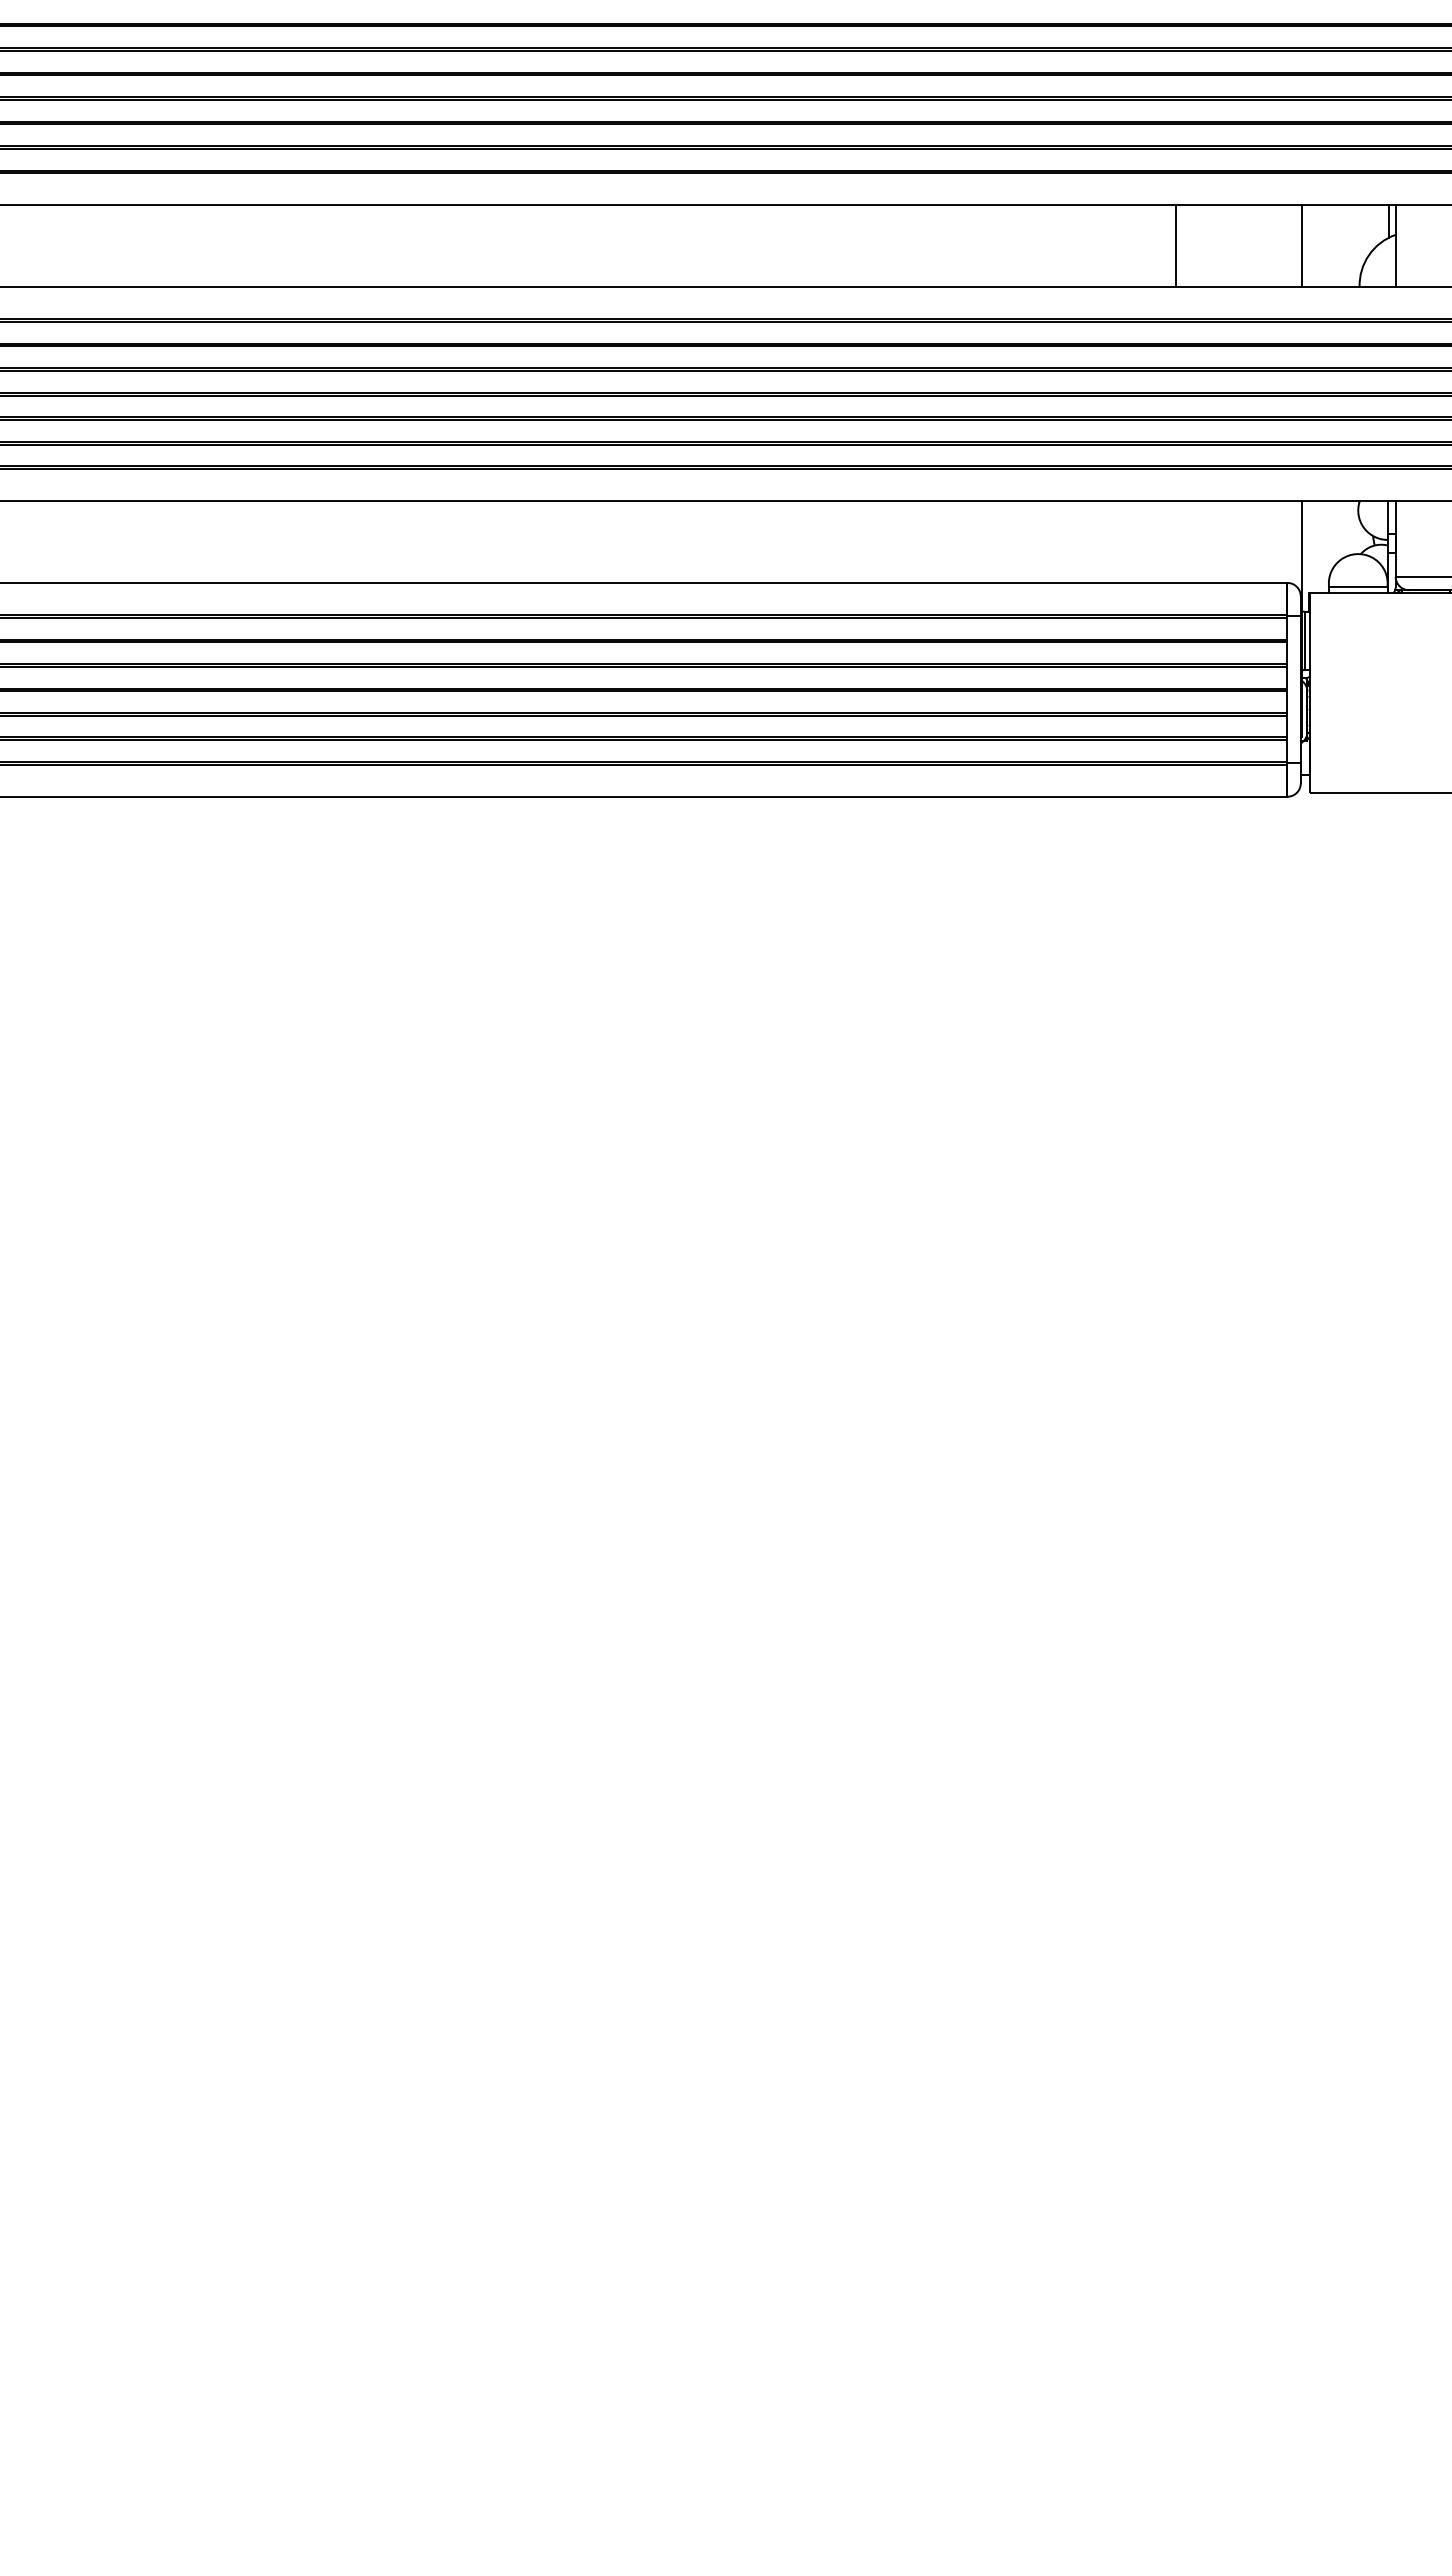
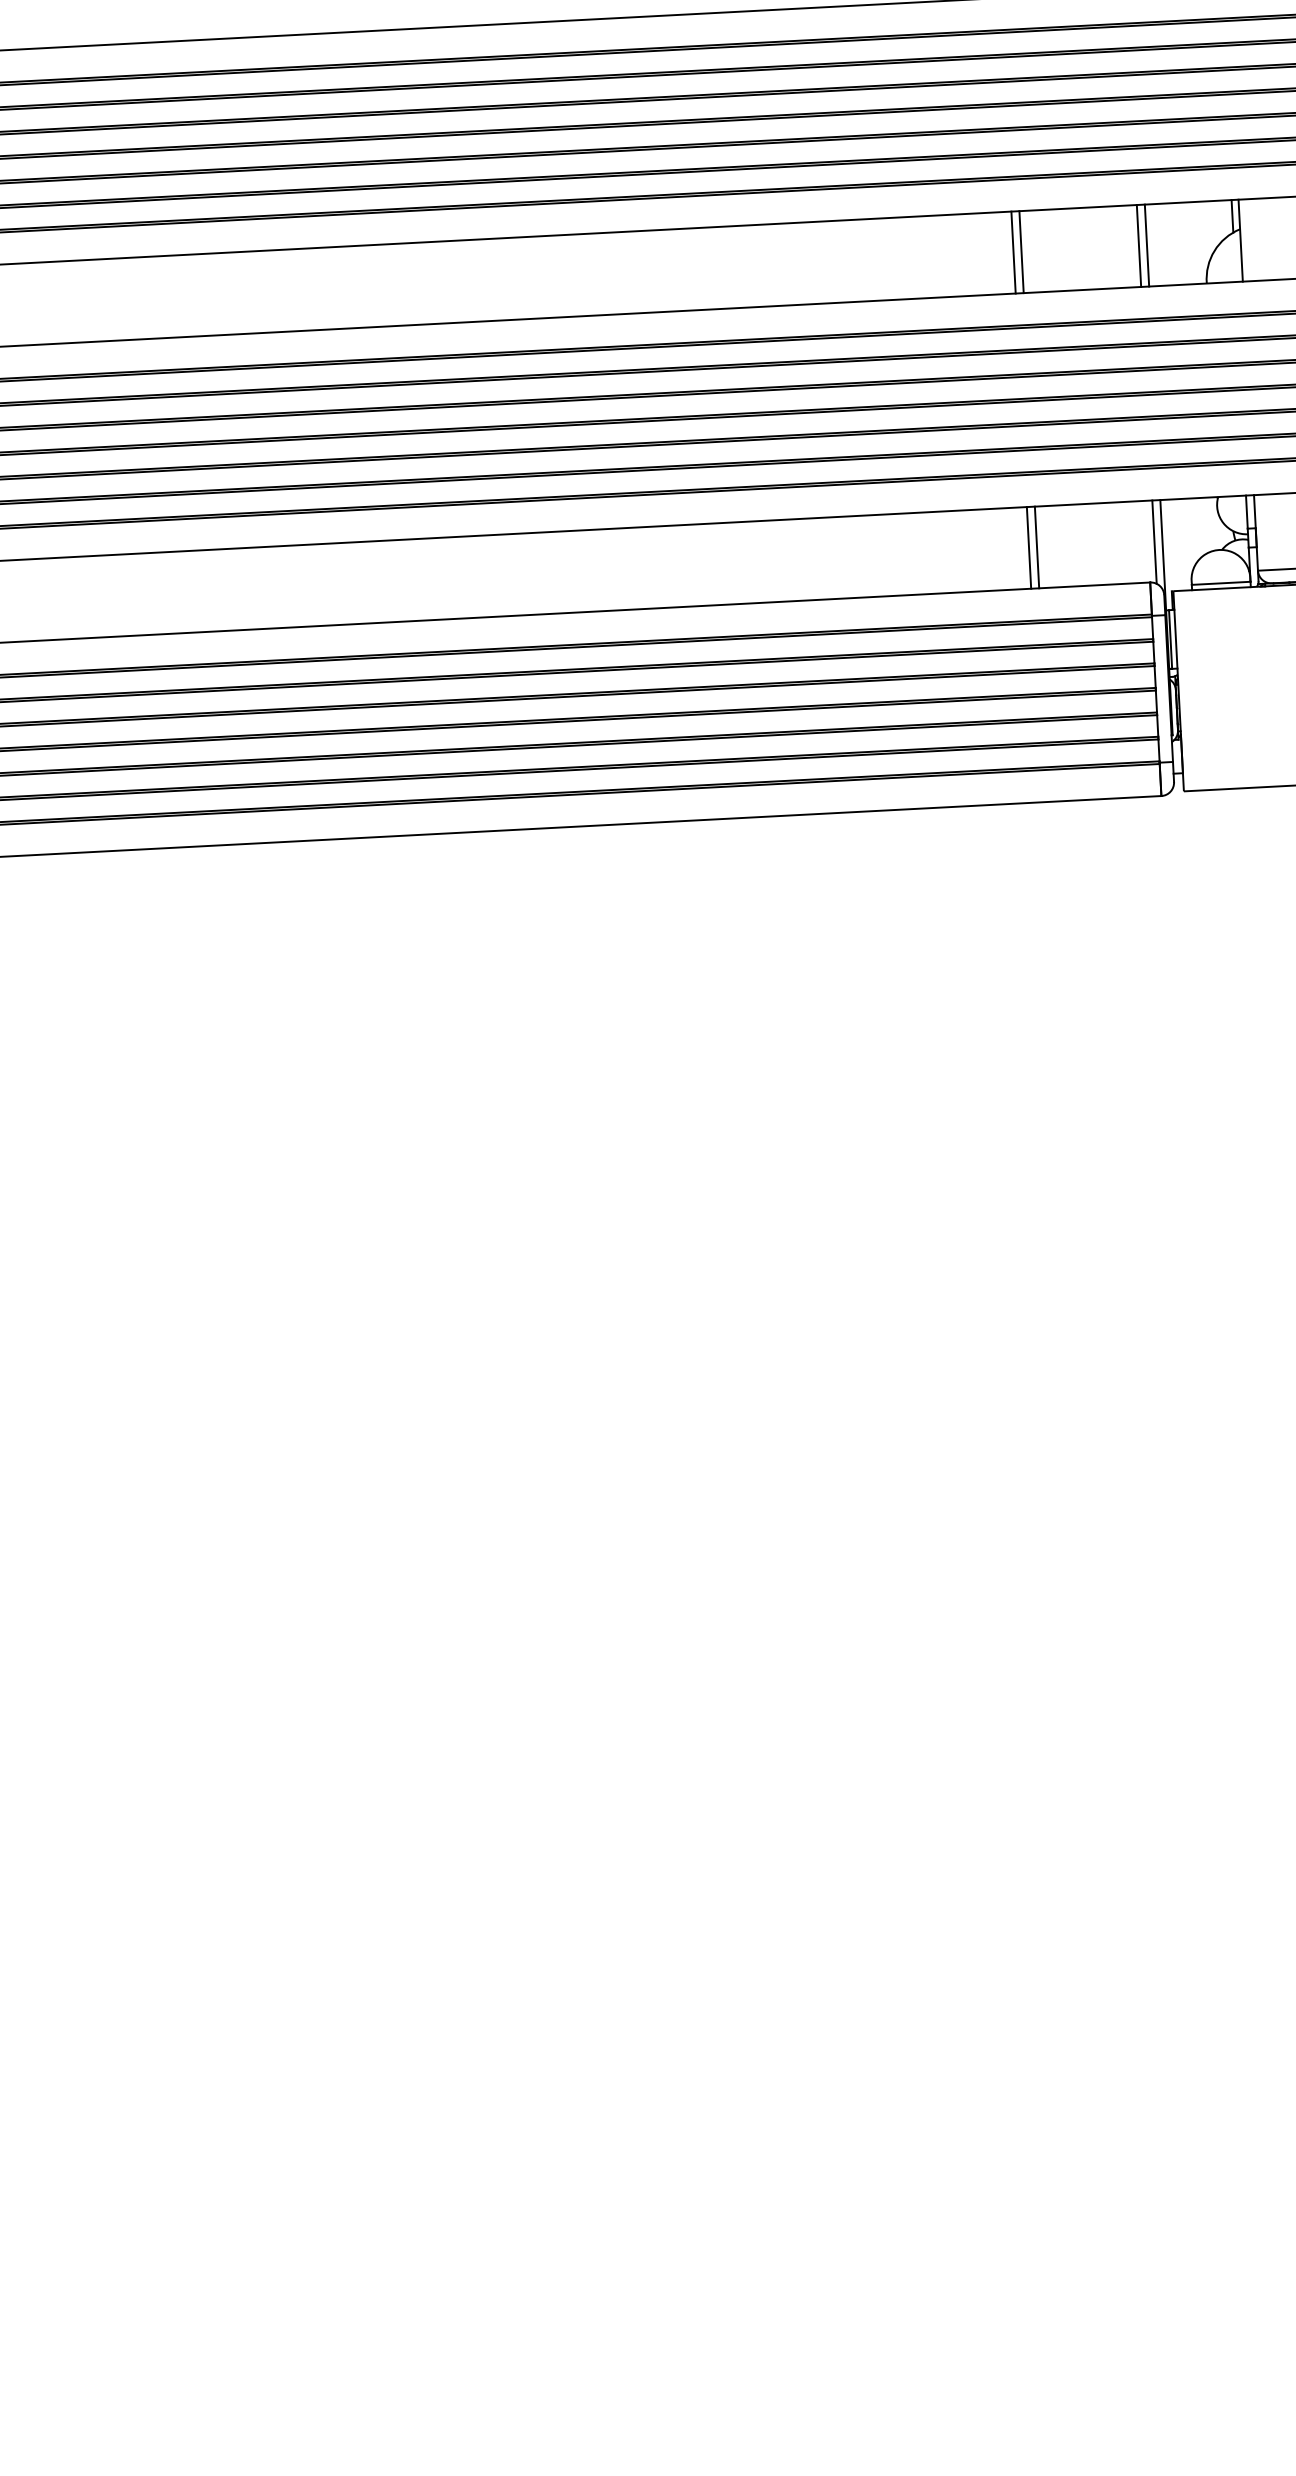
line: (1168, 246) -> (1013, 252), added
line: (1293, 246) -> (1138, 246), added
line: (1168, 541) -> (1029, 547), added
line: (1176, 541) -> (1037, 546), added
line: (1293, 542) -> (1154, 541), added

